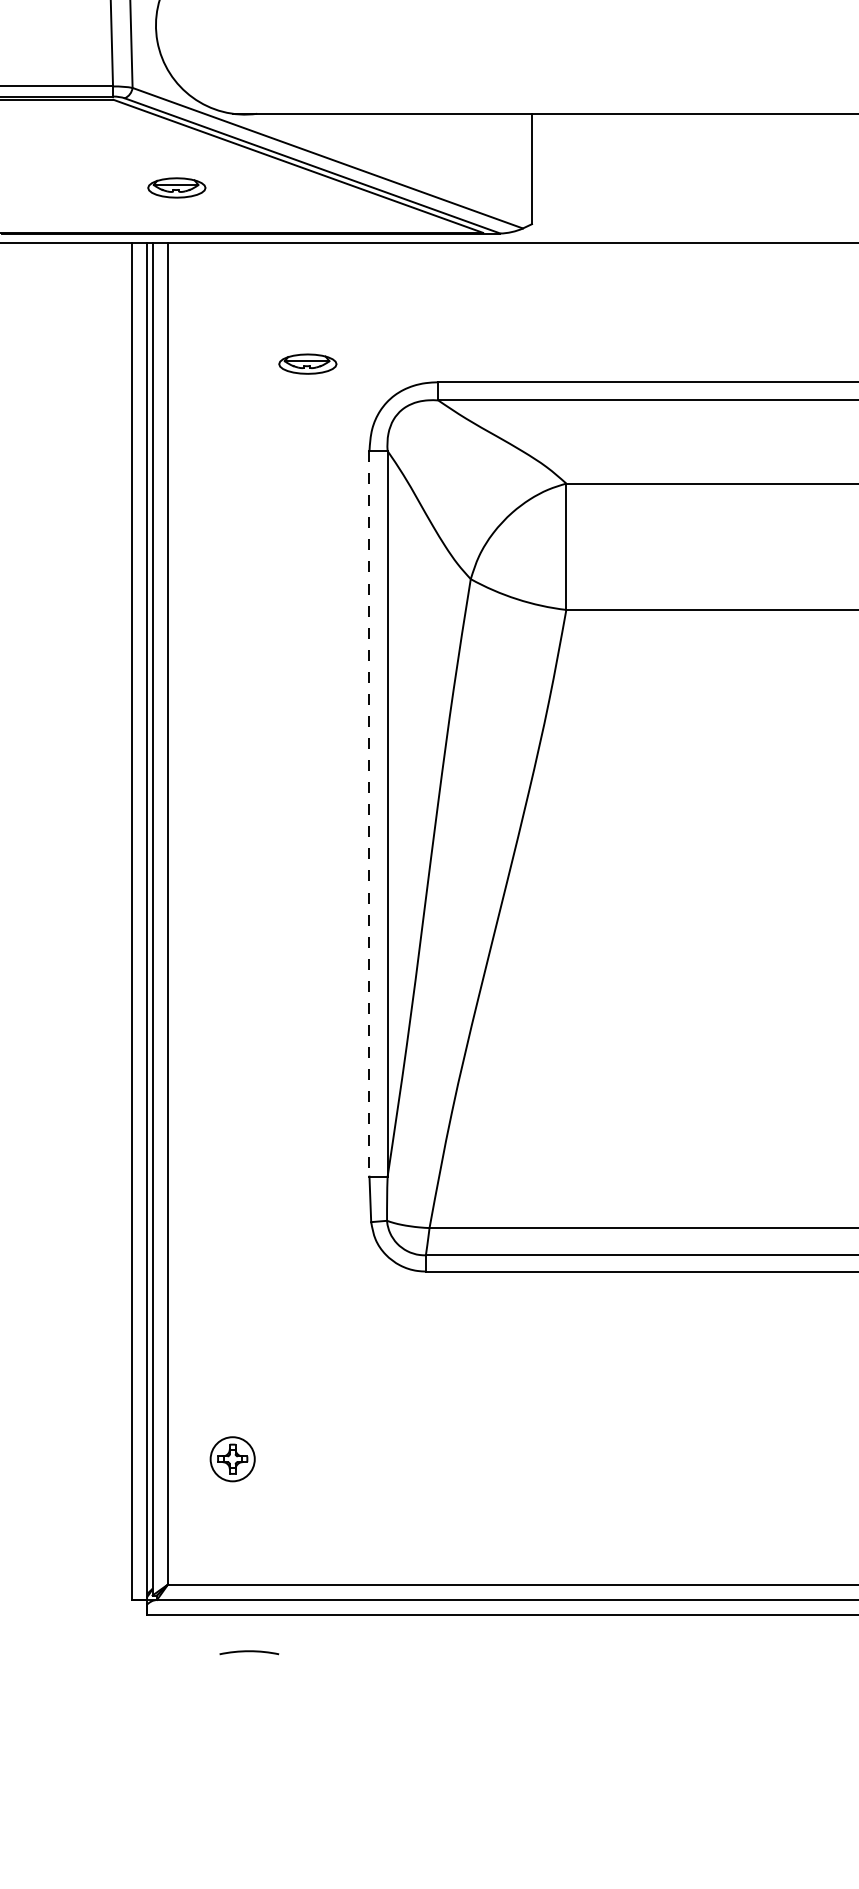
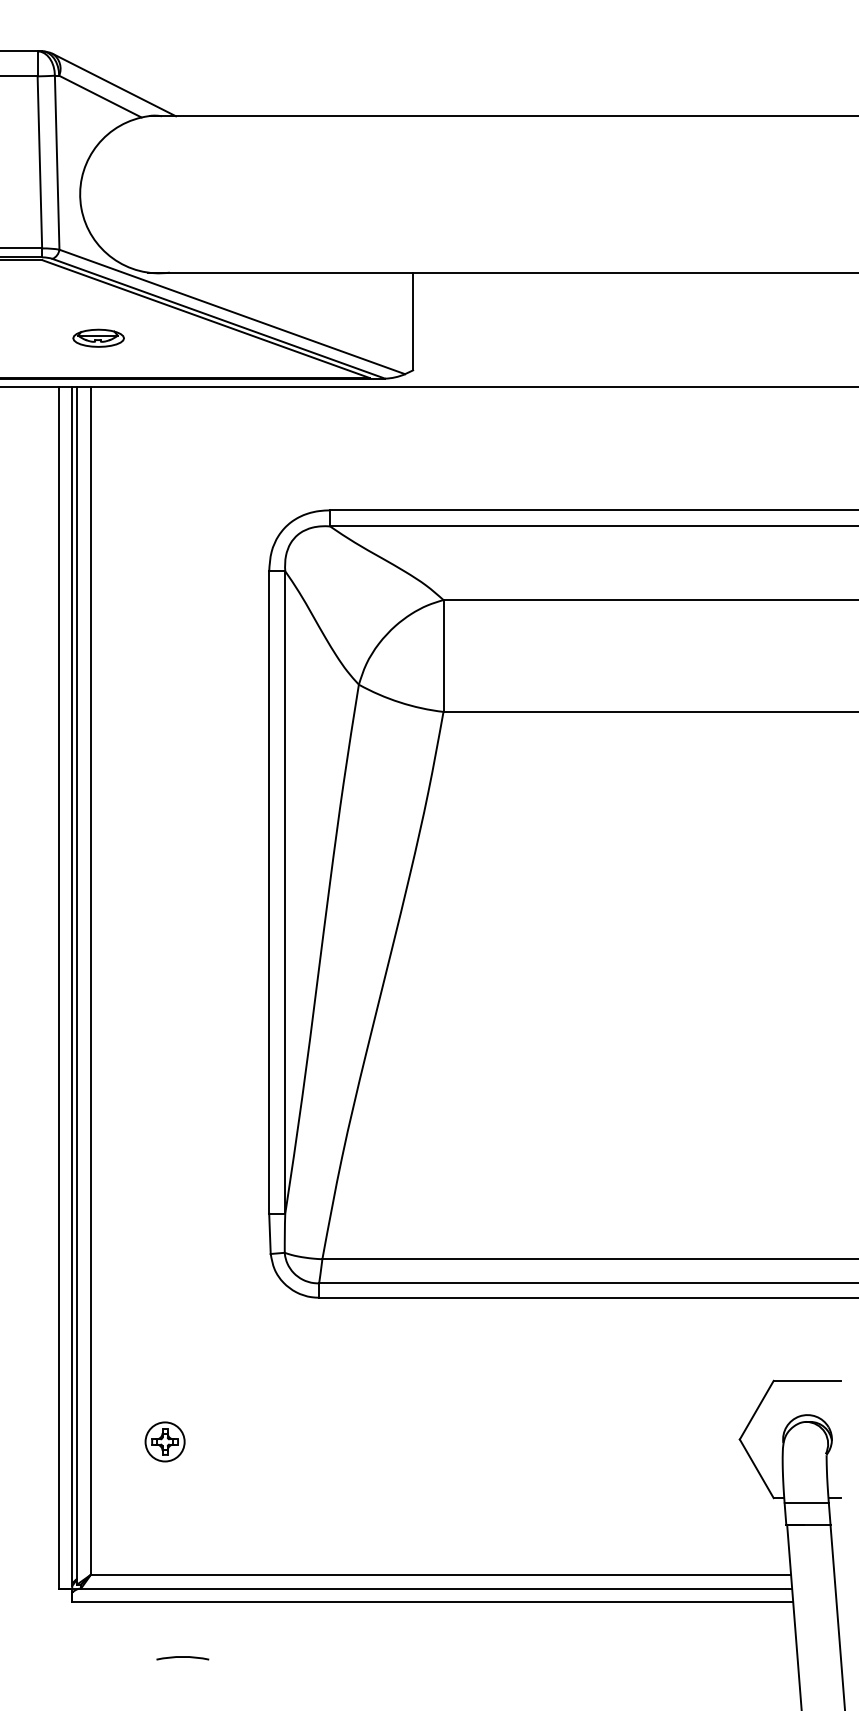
part: (307, 363) -> (214, 493), removed
line: (369, 815) -> (269, 893), dashed -> solid
part: (232, 1458) -> (164, 1441), moved
arc: (248, 1651) -> (182, 1657), moved

